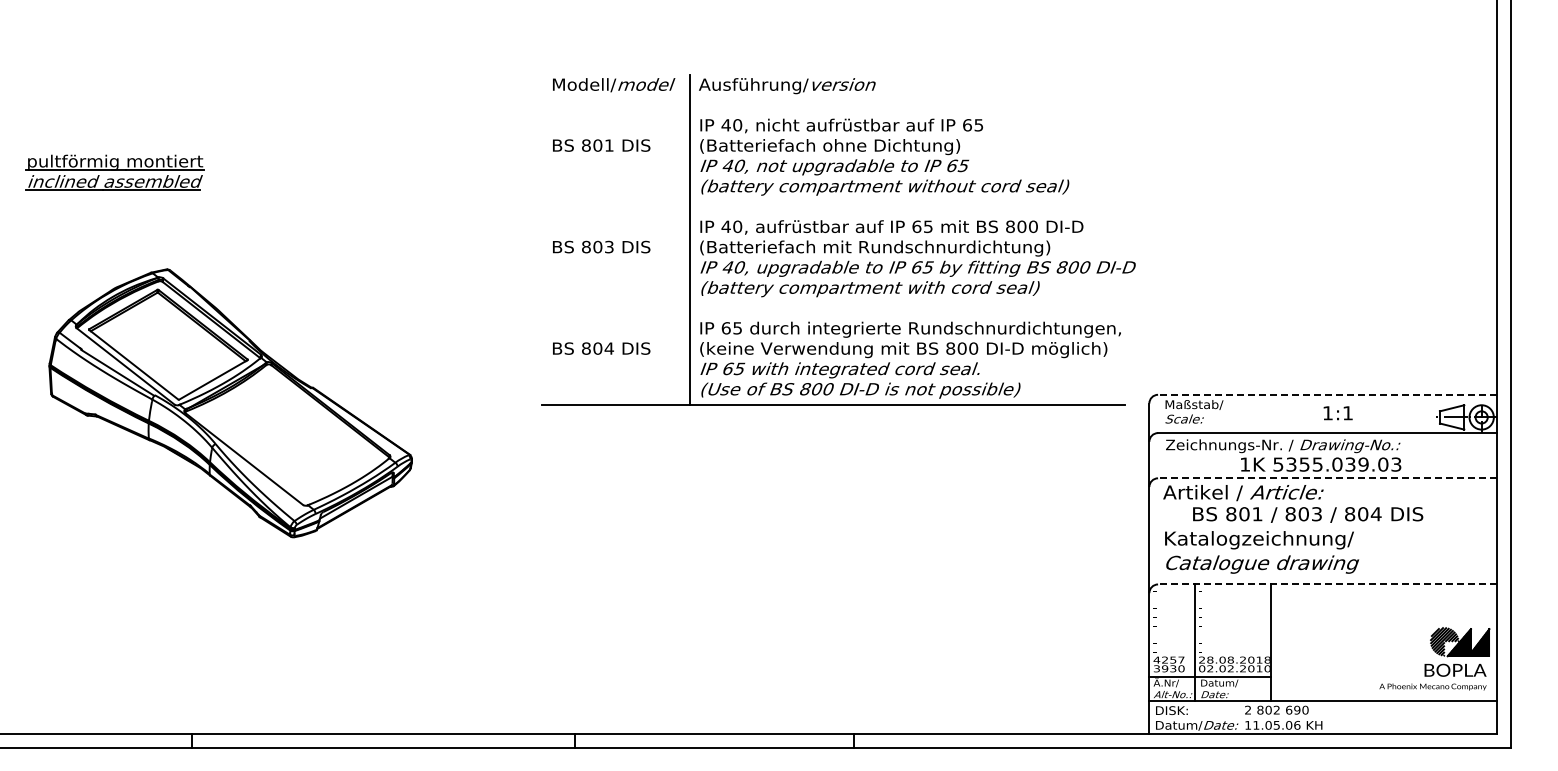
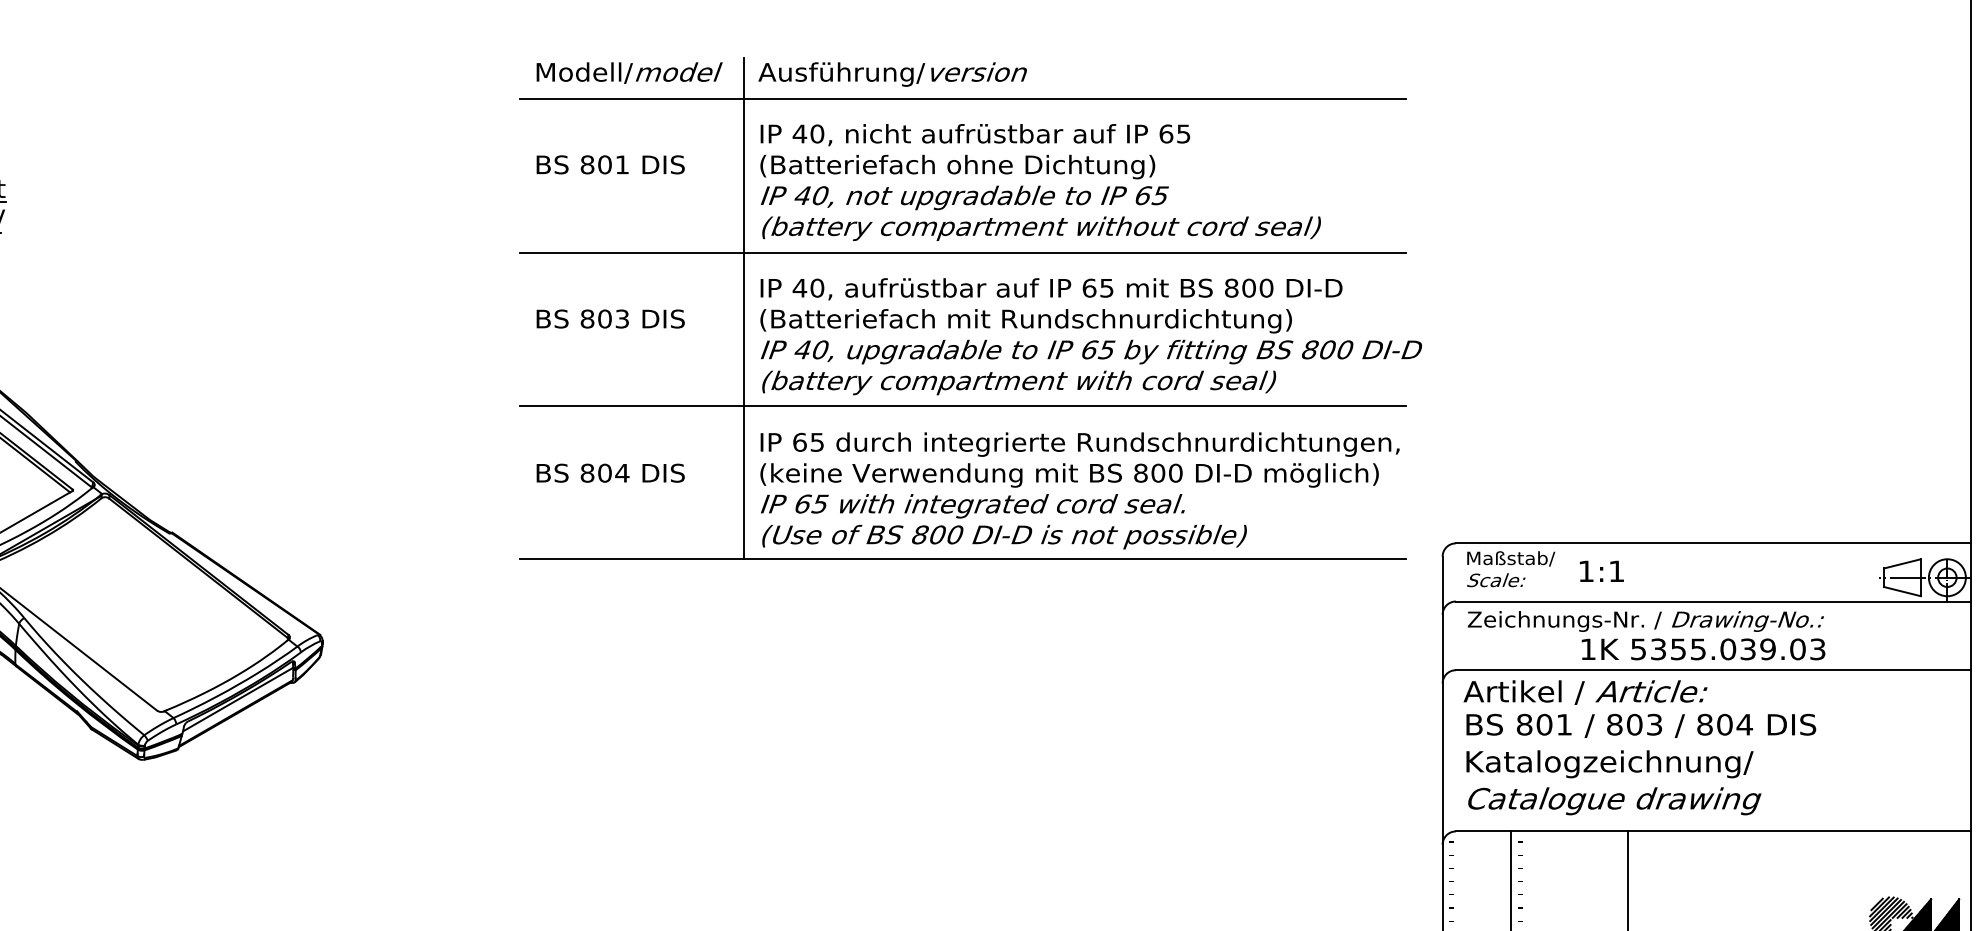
line: (833, 102) -> (962, 99), added
line: (833, 203) -> (962, 252), added
line: (833, 304) -> (962, 406), added
line: (1327, 394) -> (1713, 542), dashed -> solid
text: (1337, 413) -> (1600, 571), moved
line: (1327, 478) -> (1713, 670), dashed -> solid
text: (1308, 514) -> (1641, 725), moved
line: (1327, 584) -> (1713, 831), dashed -> solid

